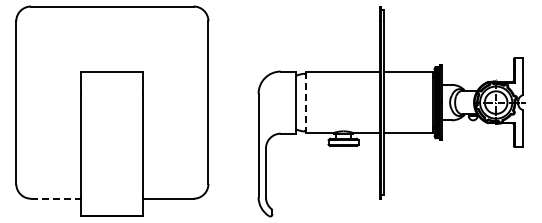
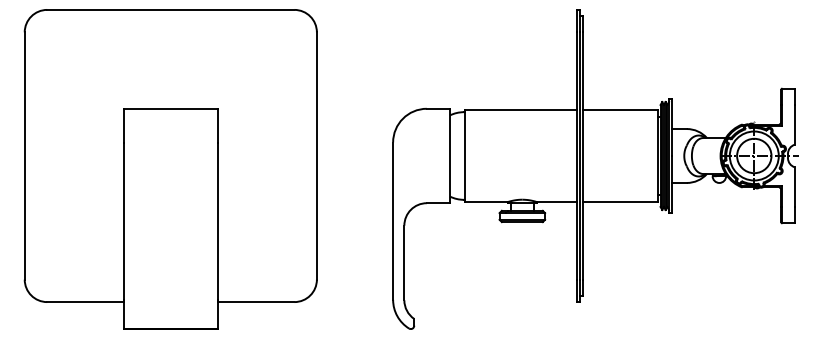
line: (305, 103) -> (464, 157), dashed -> solid
line: (56, 198) -> (85, 301), dashed -> solid

